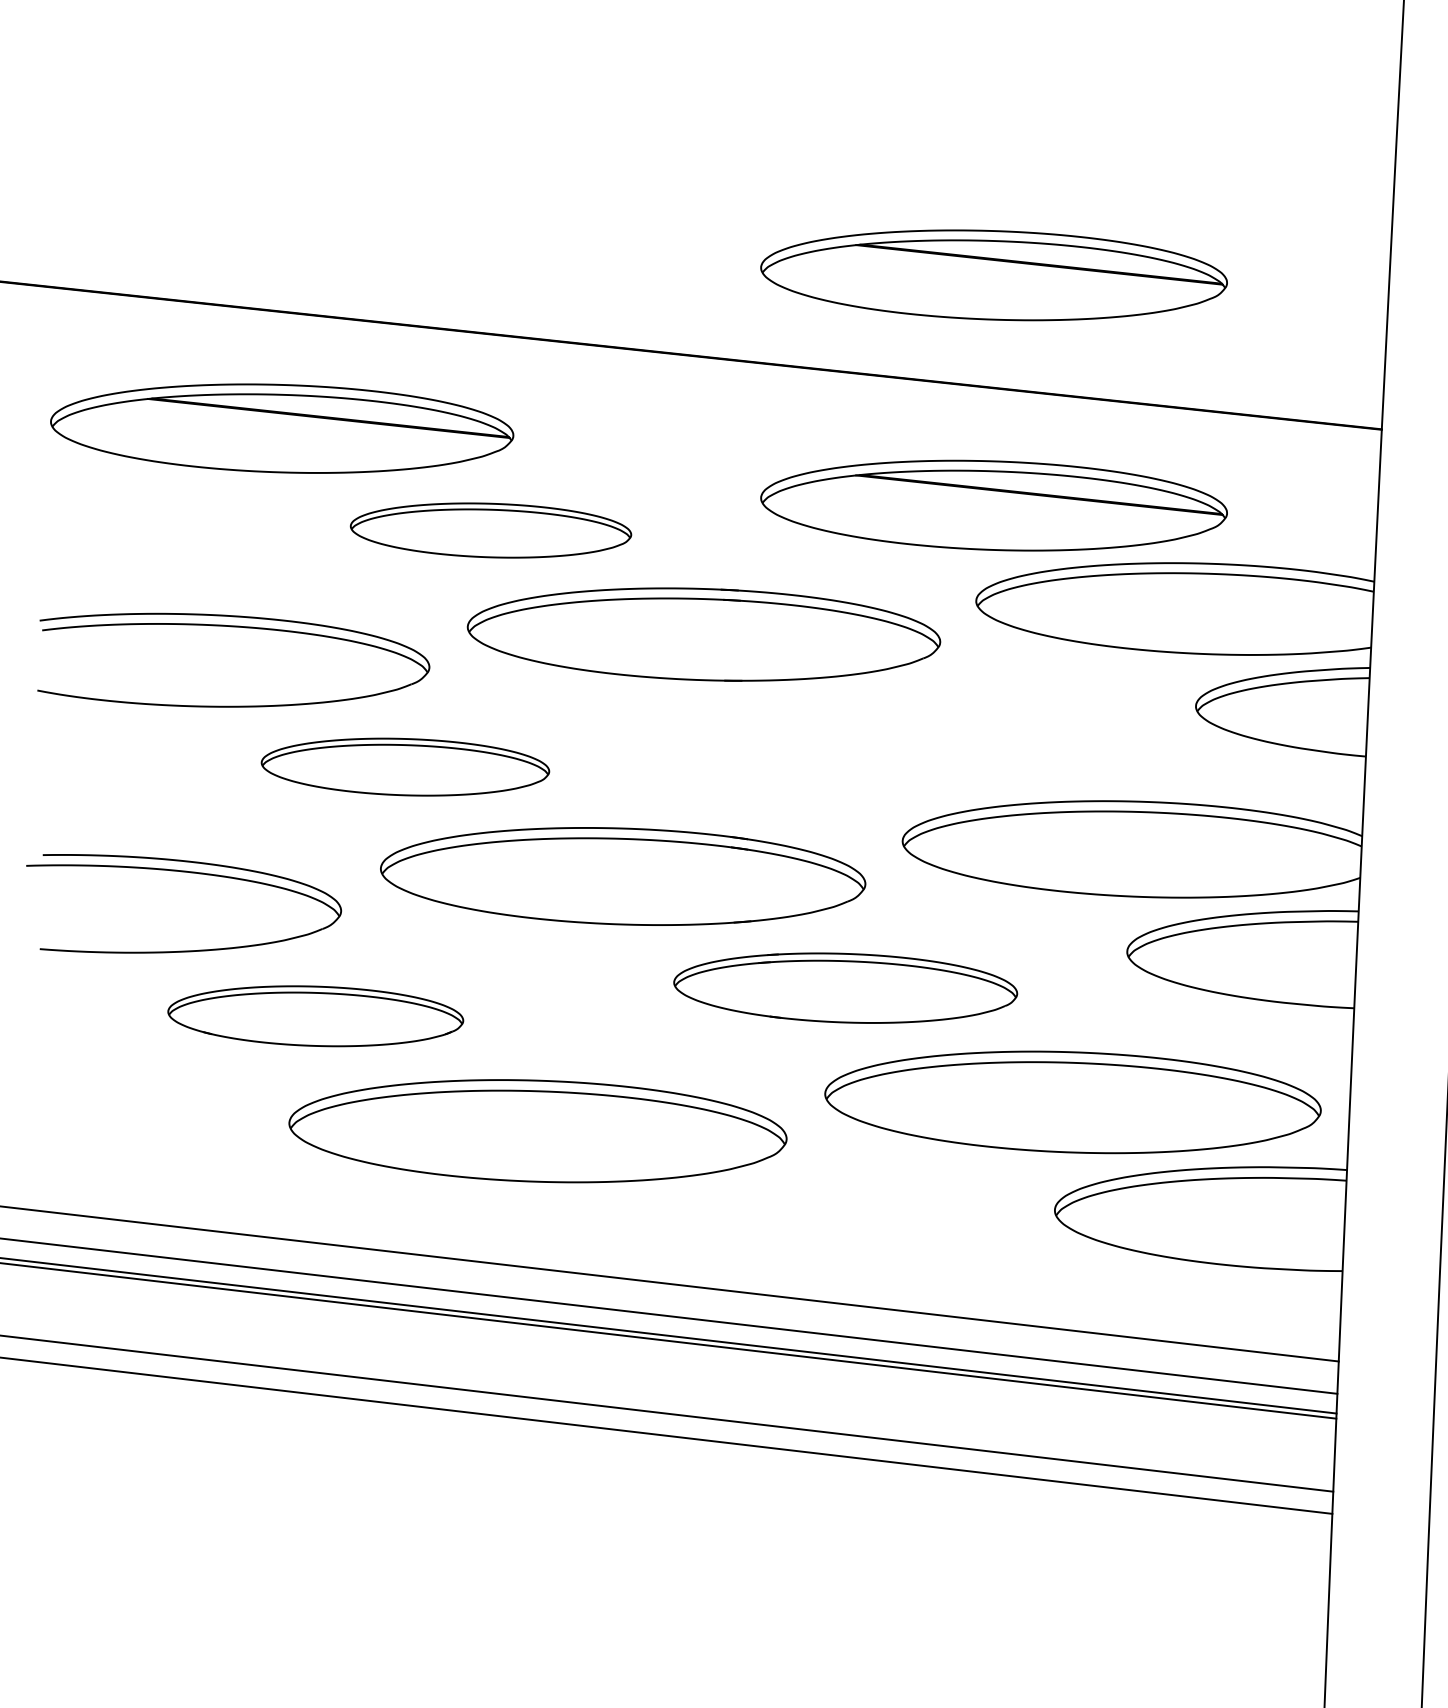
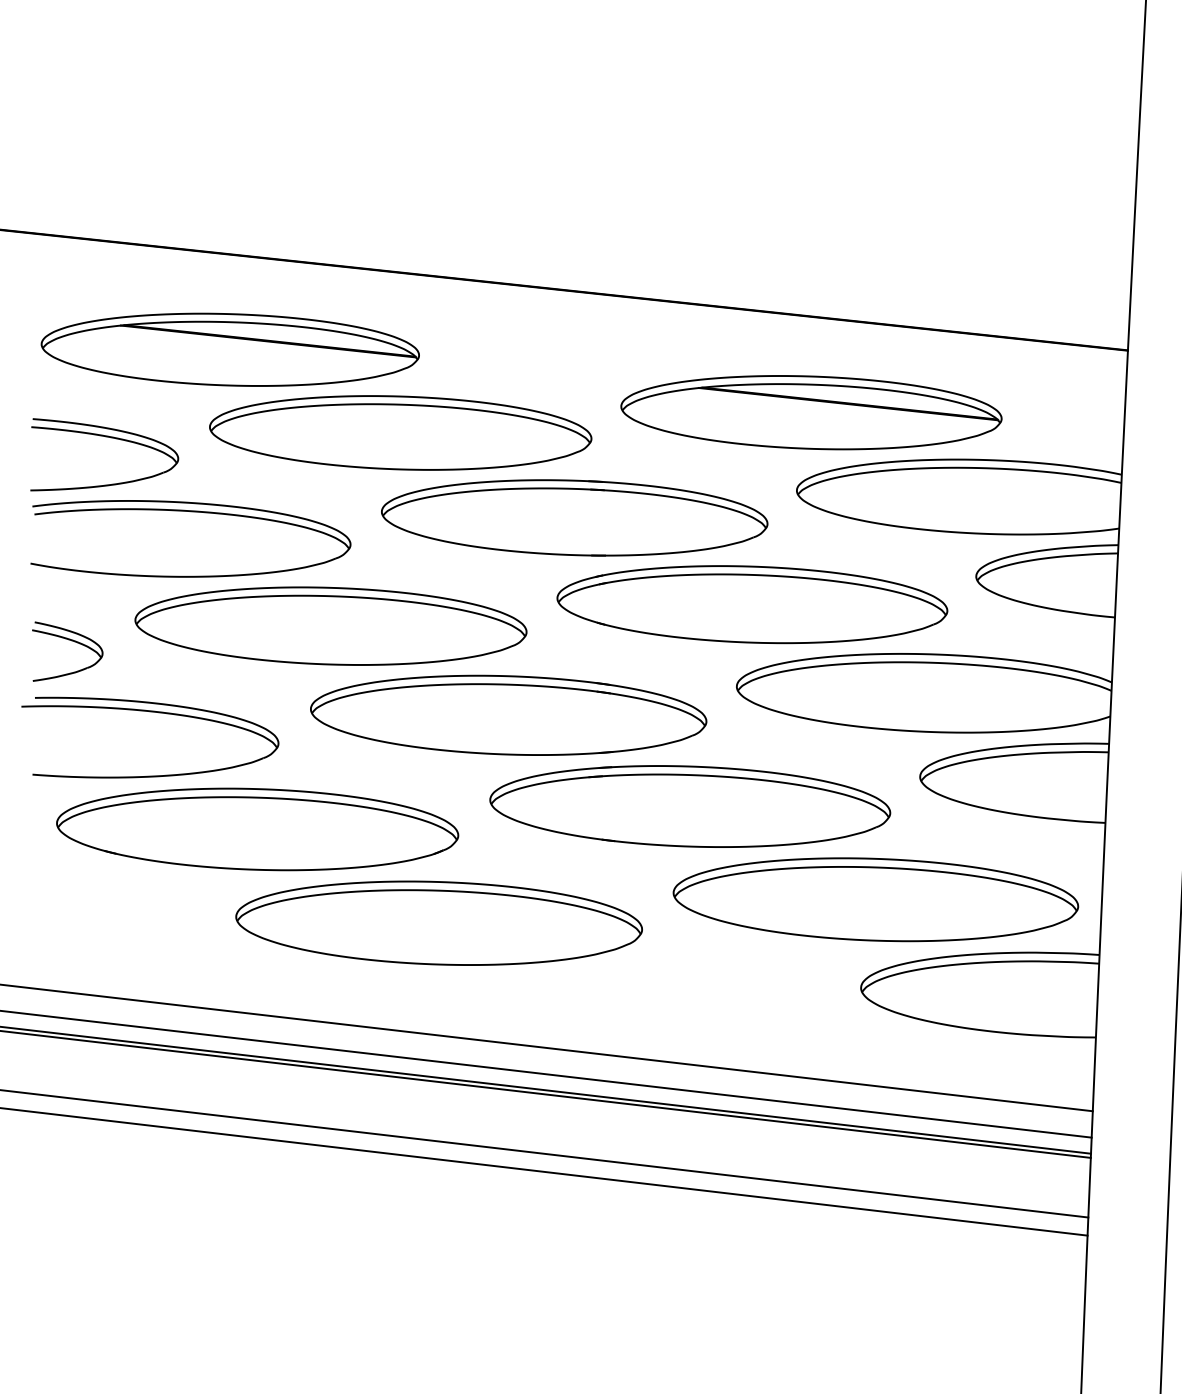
part: (994, 275) -> (811, 224), removed
part: (490, 529) -> (400, 432), size x1.67
part: (129, 536) -> (105, 437), added
part: (921, 740) -> (752, 604), added
part: (404, 766) -> (330, 625), size x1.67
part: (87, 786) -> (71, 641), added
part: (845, 988) -> (690, 806), size x1.43
part: (315, 1016) -> (257, 829), size x1.67

